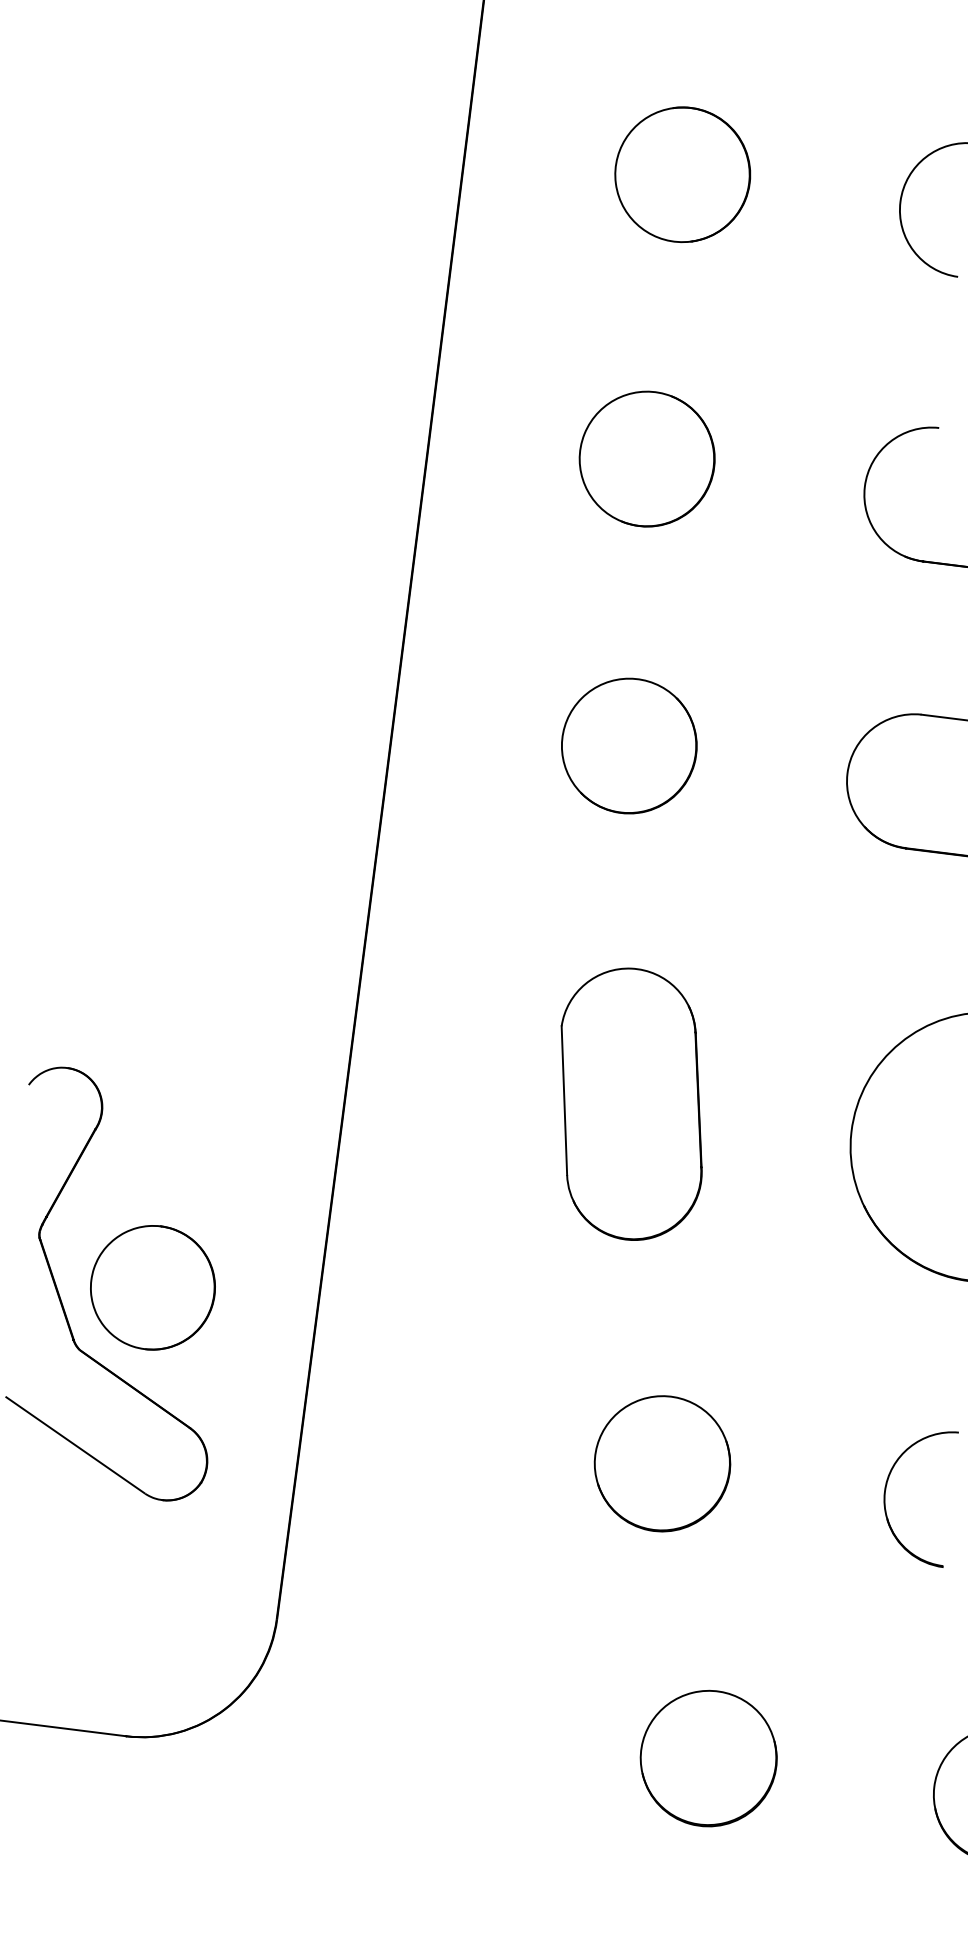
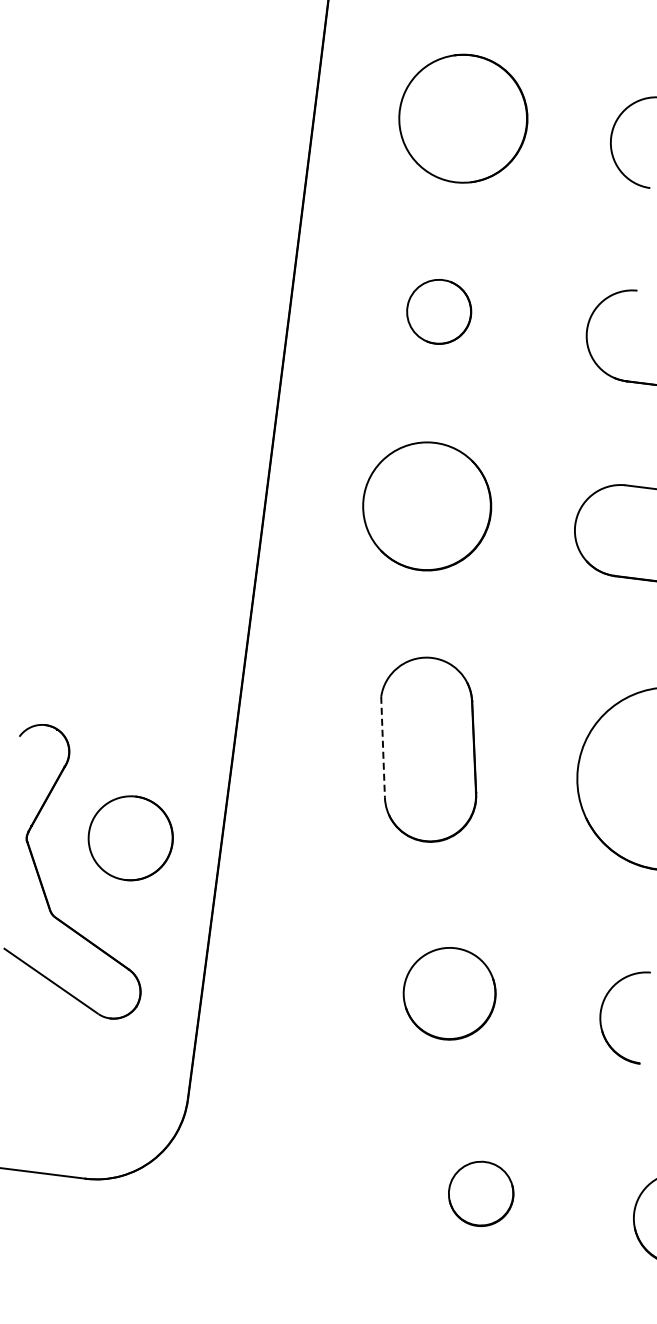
part: (682, 174) -> (463, 118), size x1.4
part: (646, 458) -> (438, 311), size x0.7
part: (628, 745) -> (426, 506), size x1.4
line: (565, 1100) -> (383, 747), solid -> dashed
part: (152, 1288) -> (130, 838), moved
part: (709, 1758) -> (481, 1193), size x0.7

